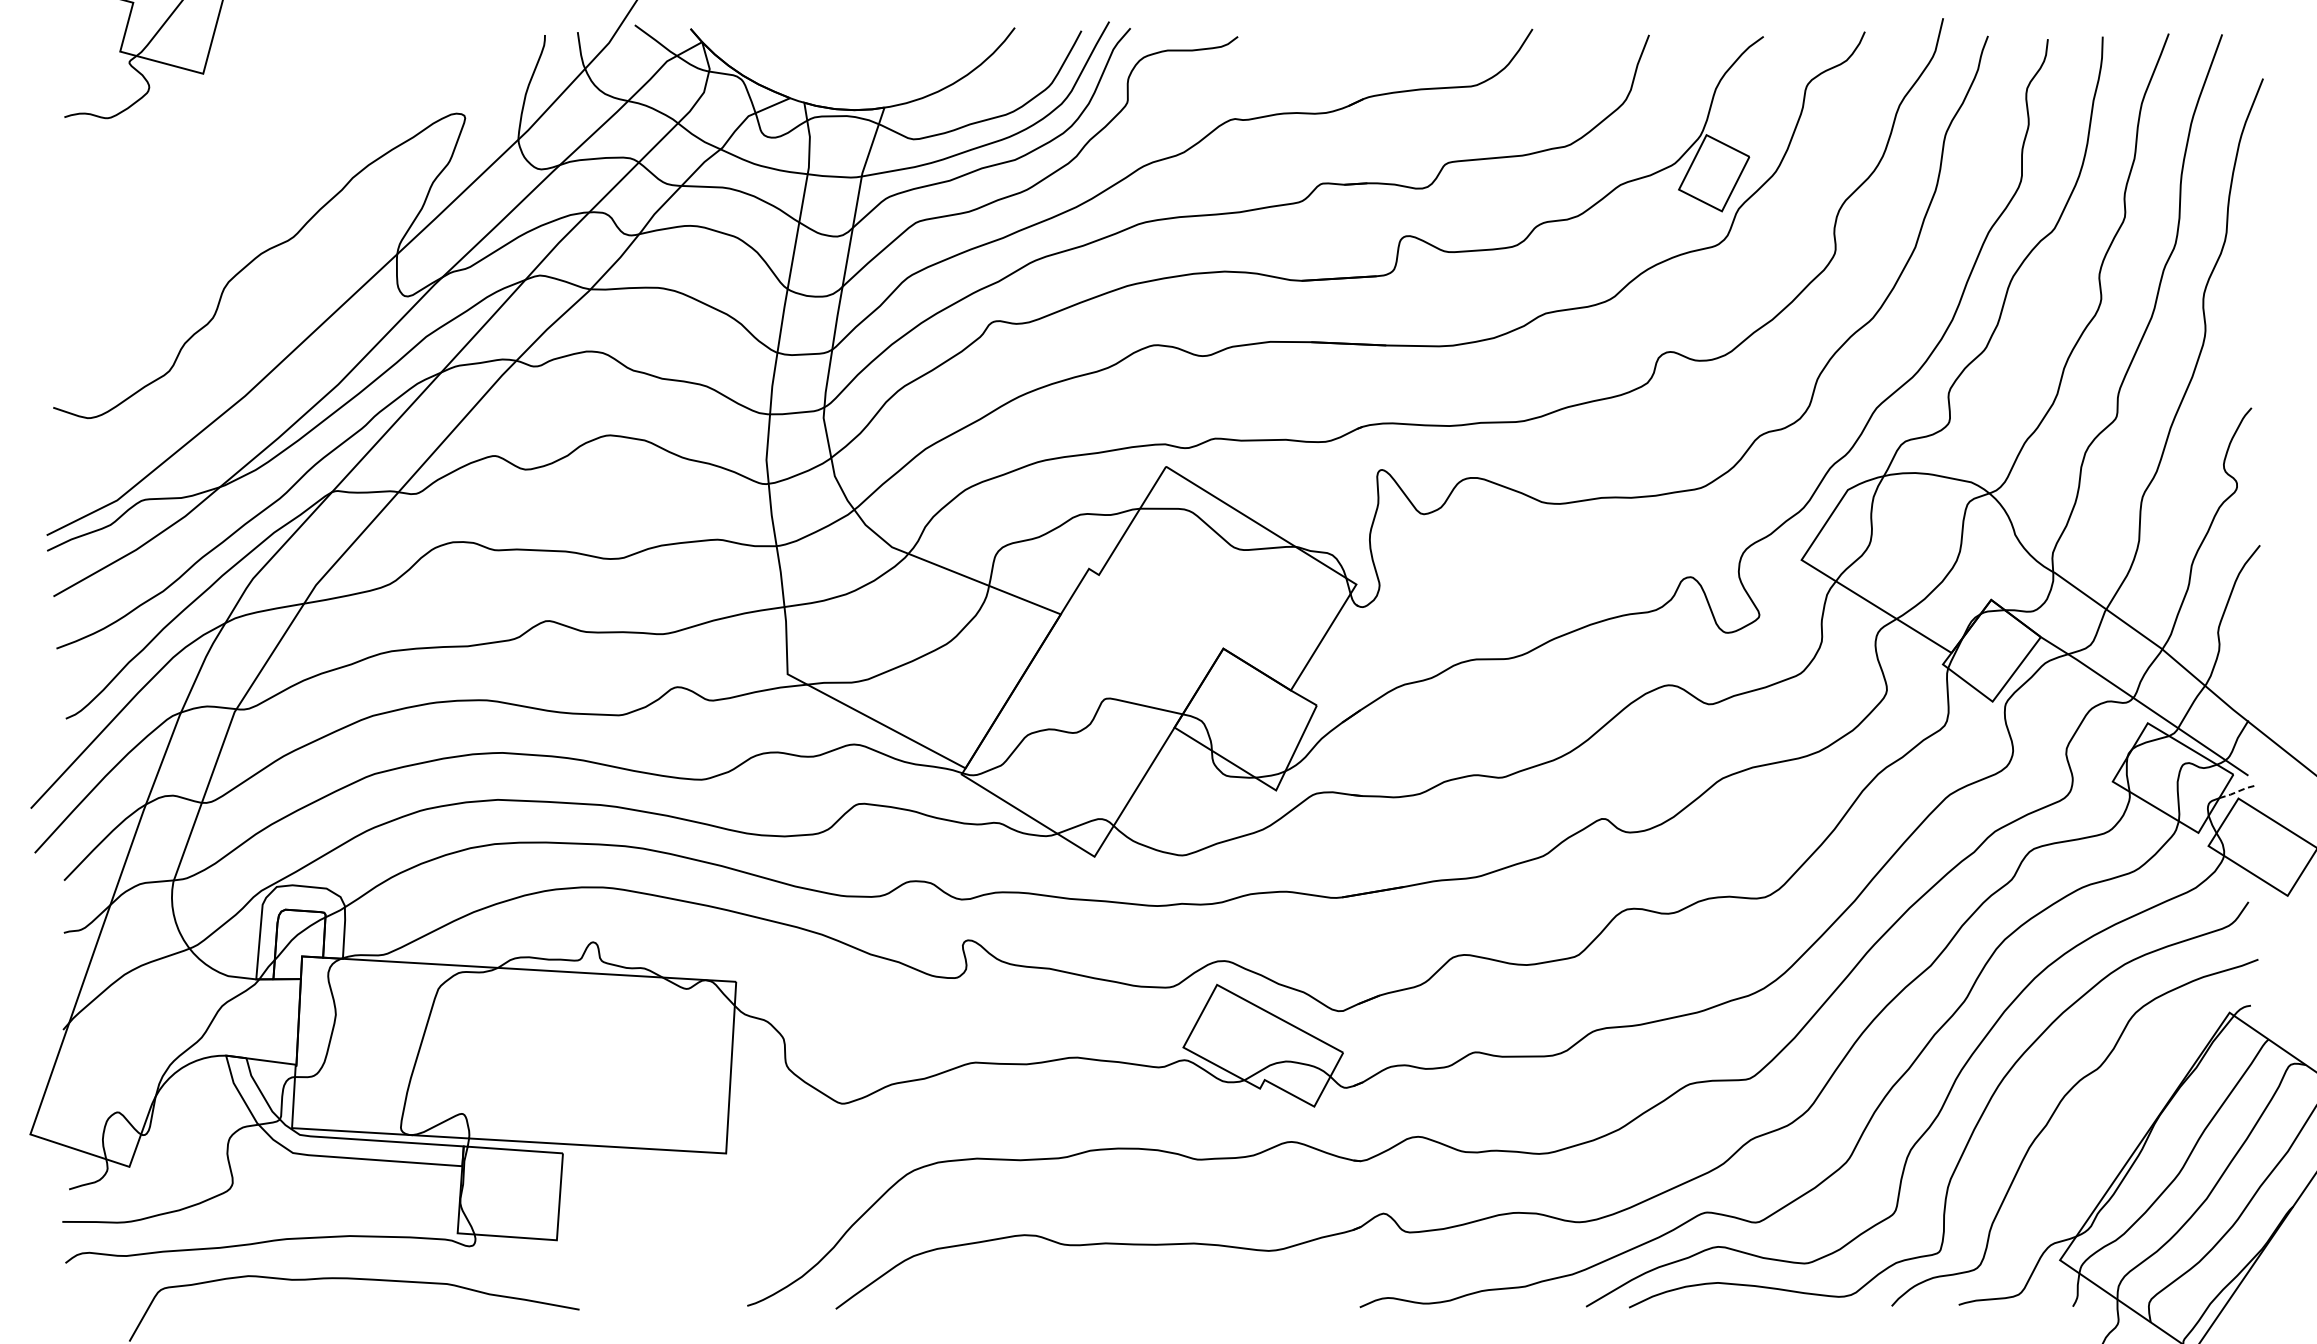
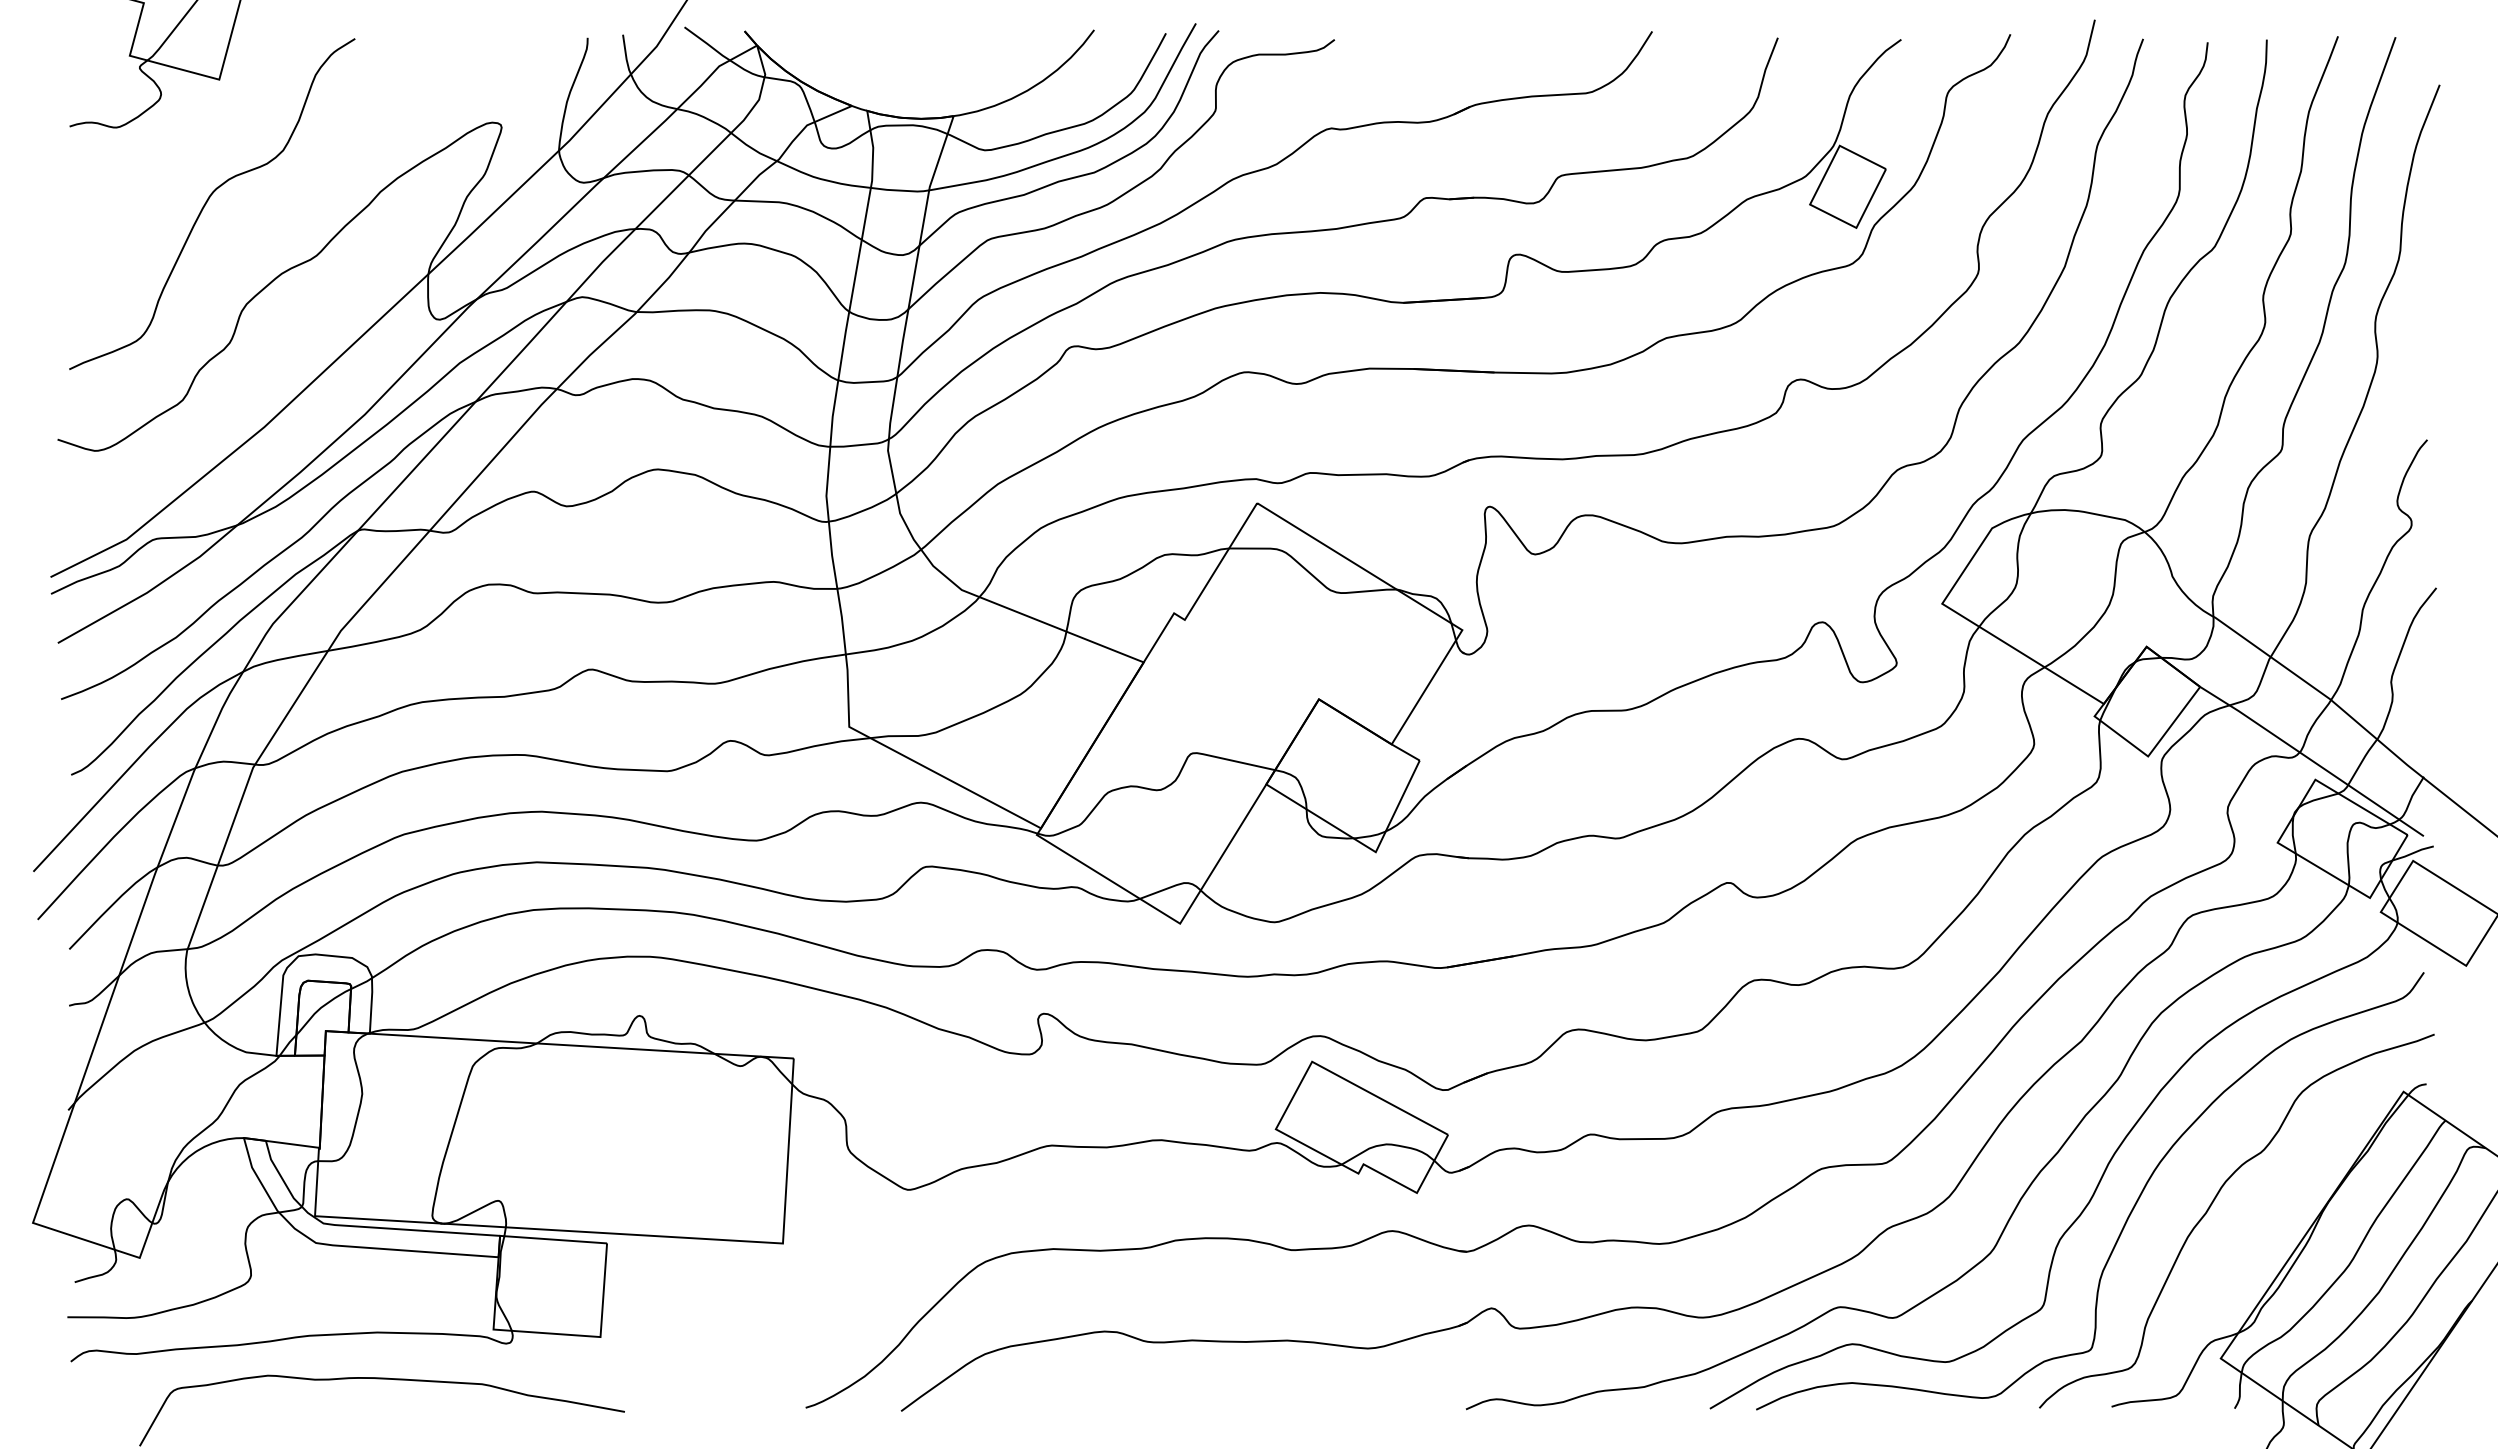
curve: (194, 184) -> (209, 199), added
line: (2238, 790) -> (2413, 852), dashed -> solid

